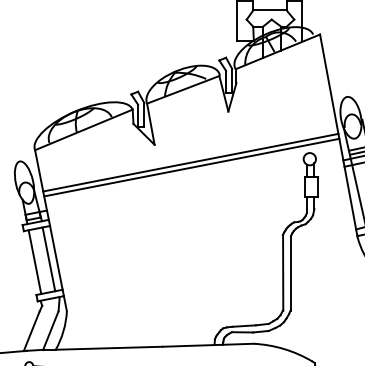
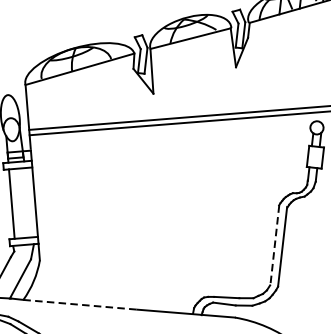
line: (48, 259) -> (26, 202), removed
line: (283, 273) -> (275, 246), solid -> dashed
line: (109, 348) -> (80, 305), solid -> dashed

